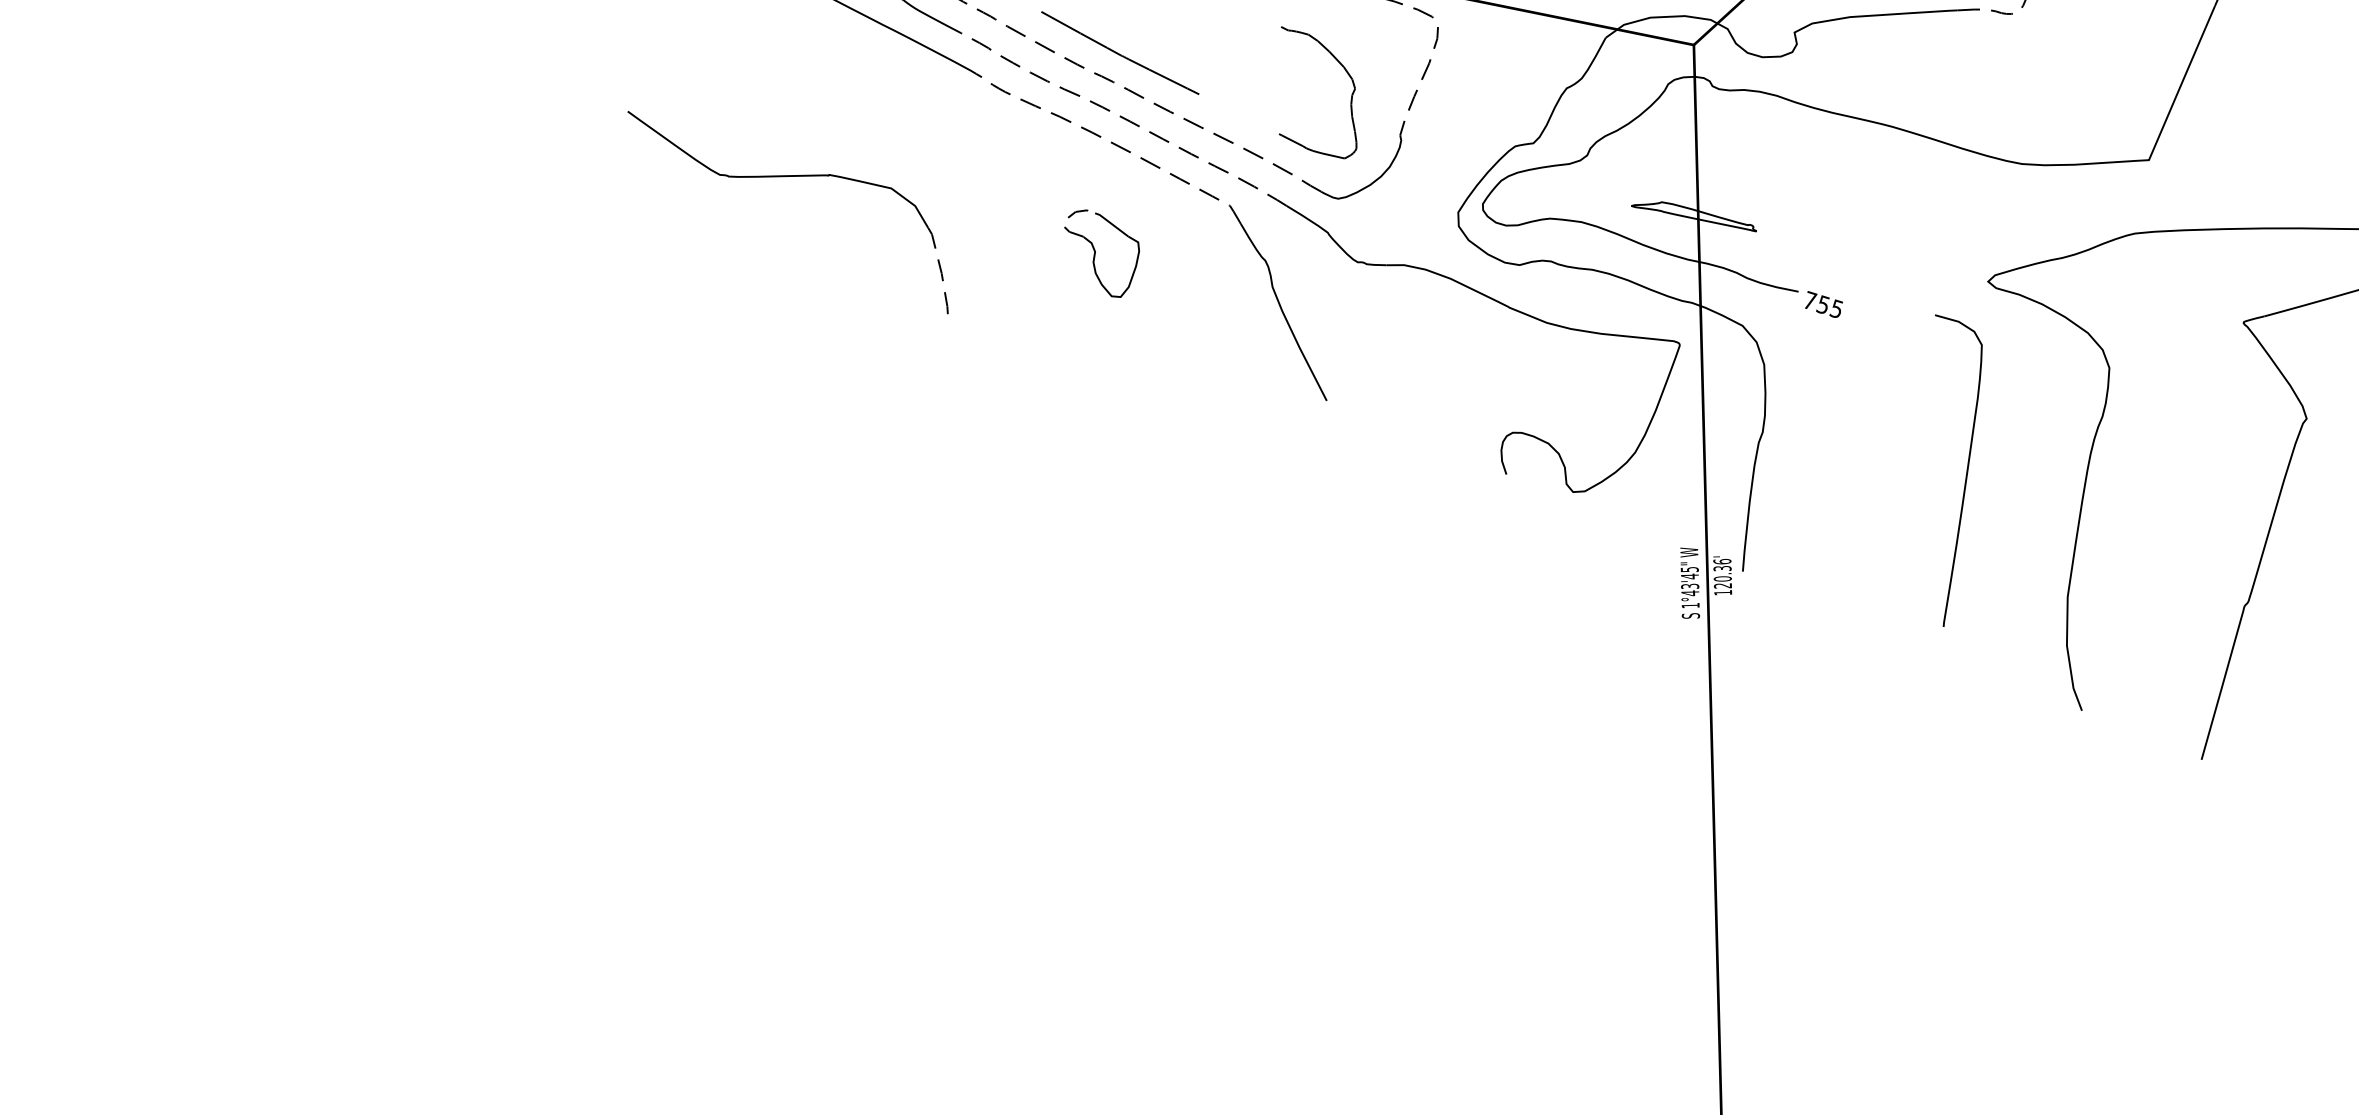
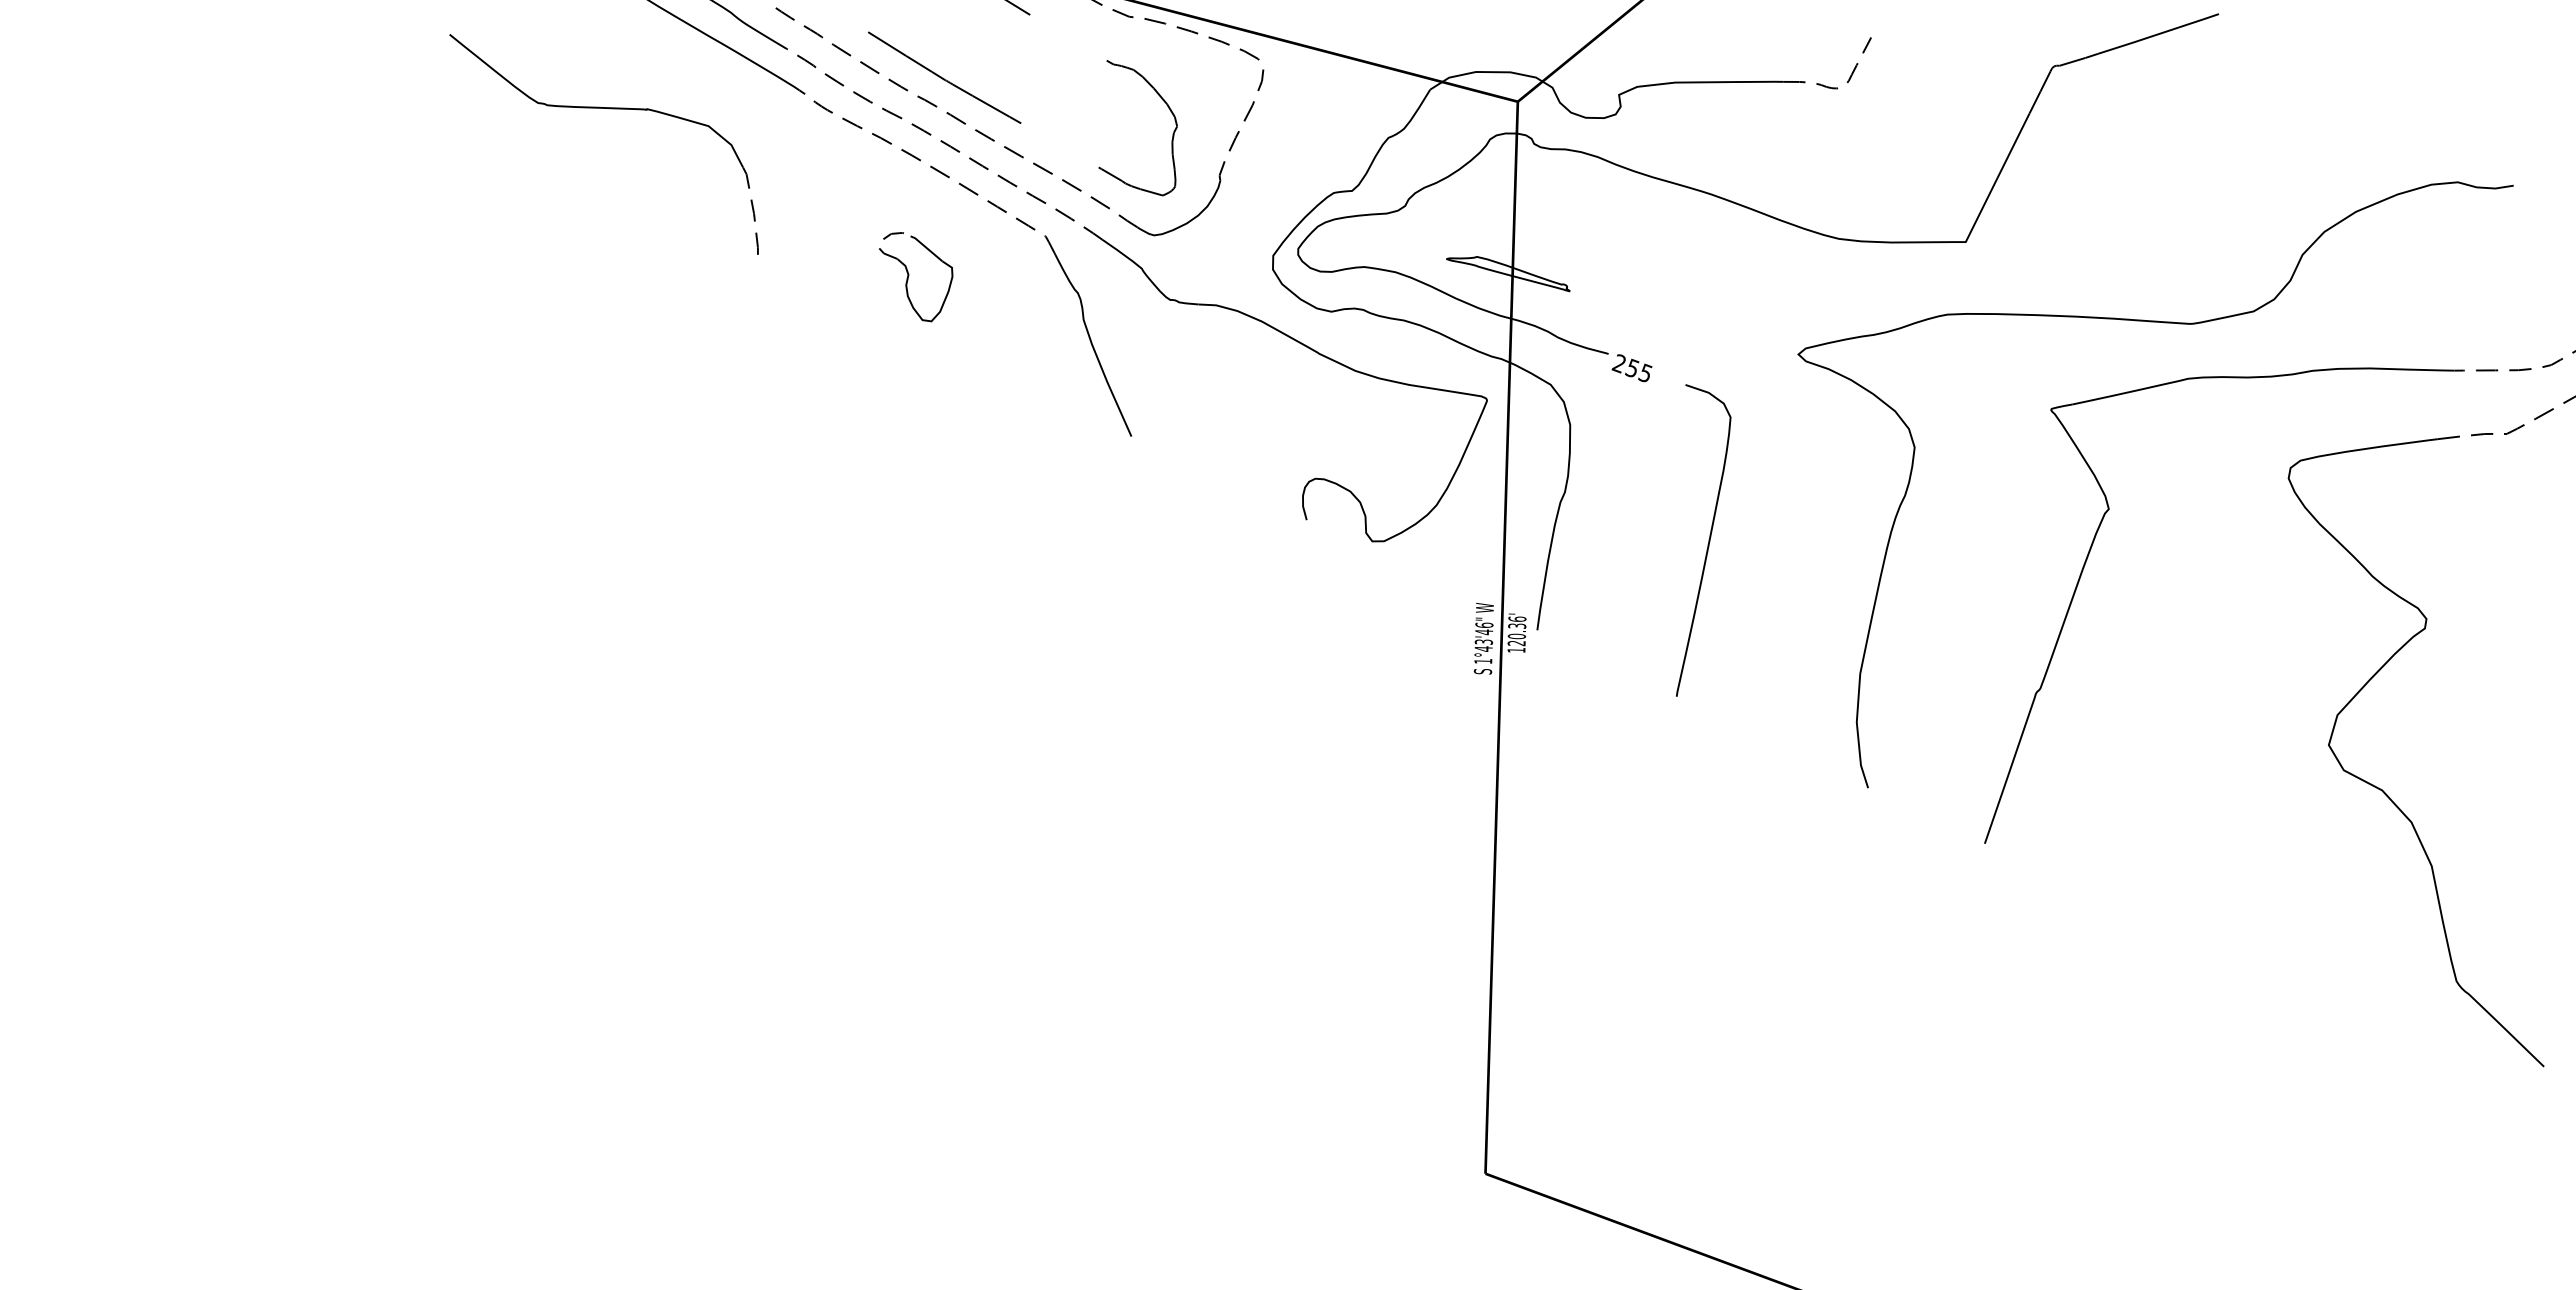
part: (791, 177) -> (609, 109), moved
text: (1810, 300) -> (1619, 363), 755 -> 255
curve: (1966, 469) -> (1708, 540), moved
text: (1689, 569) -> (1484, 625), 1°43'45" -> 1°43'46"

